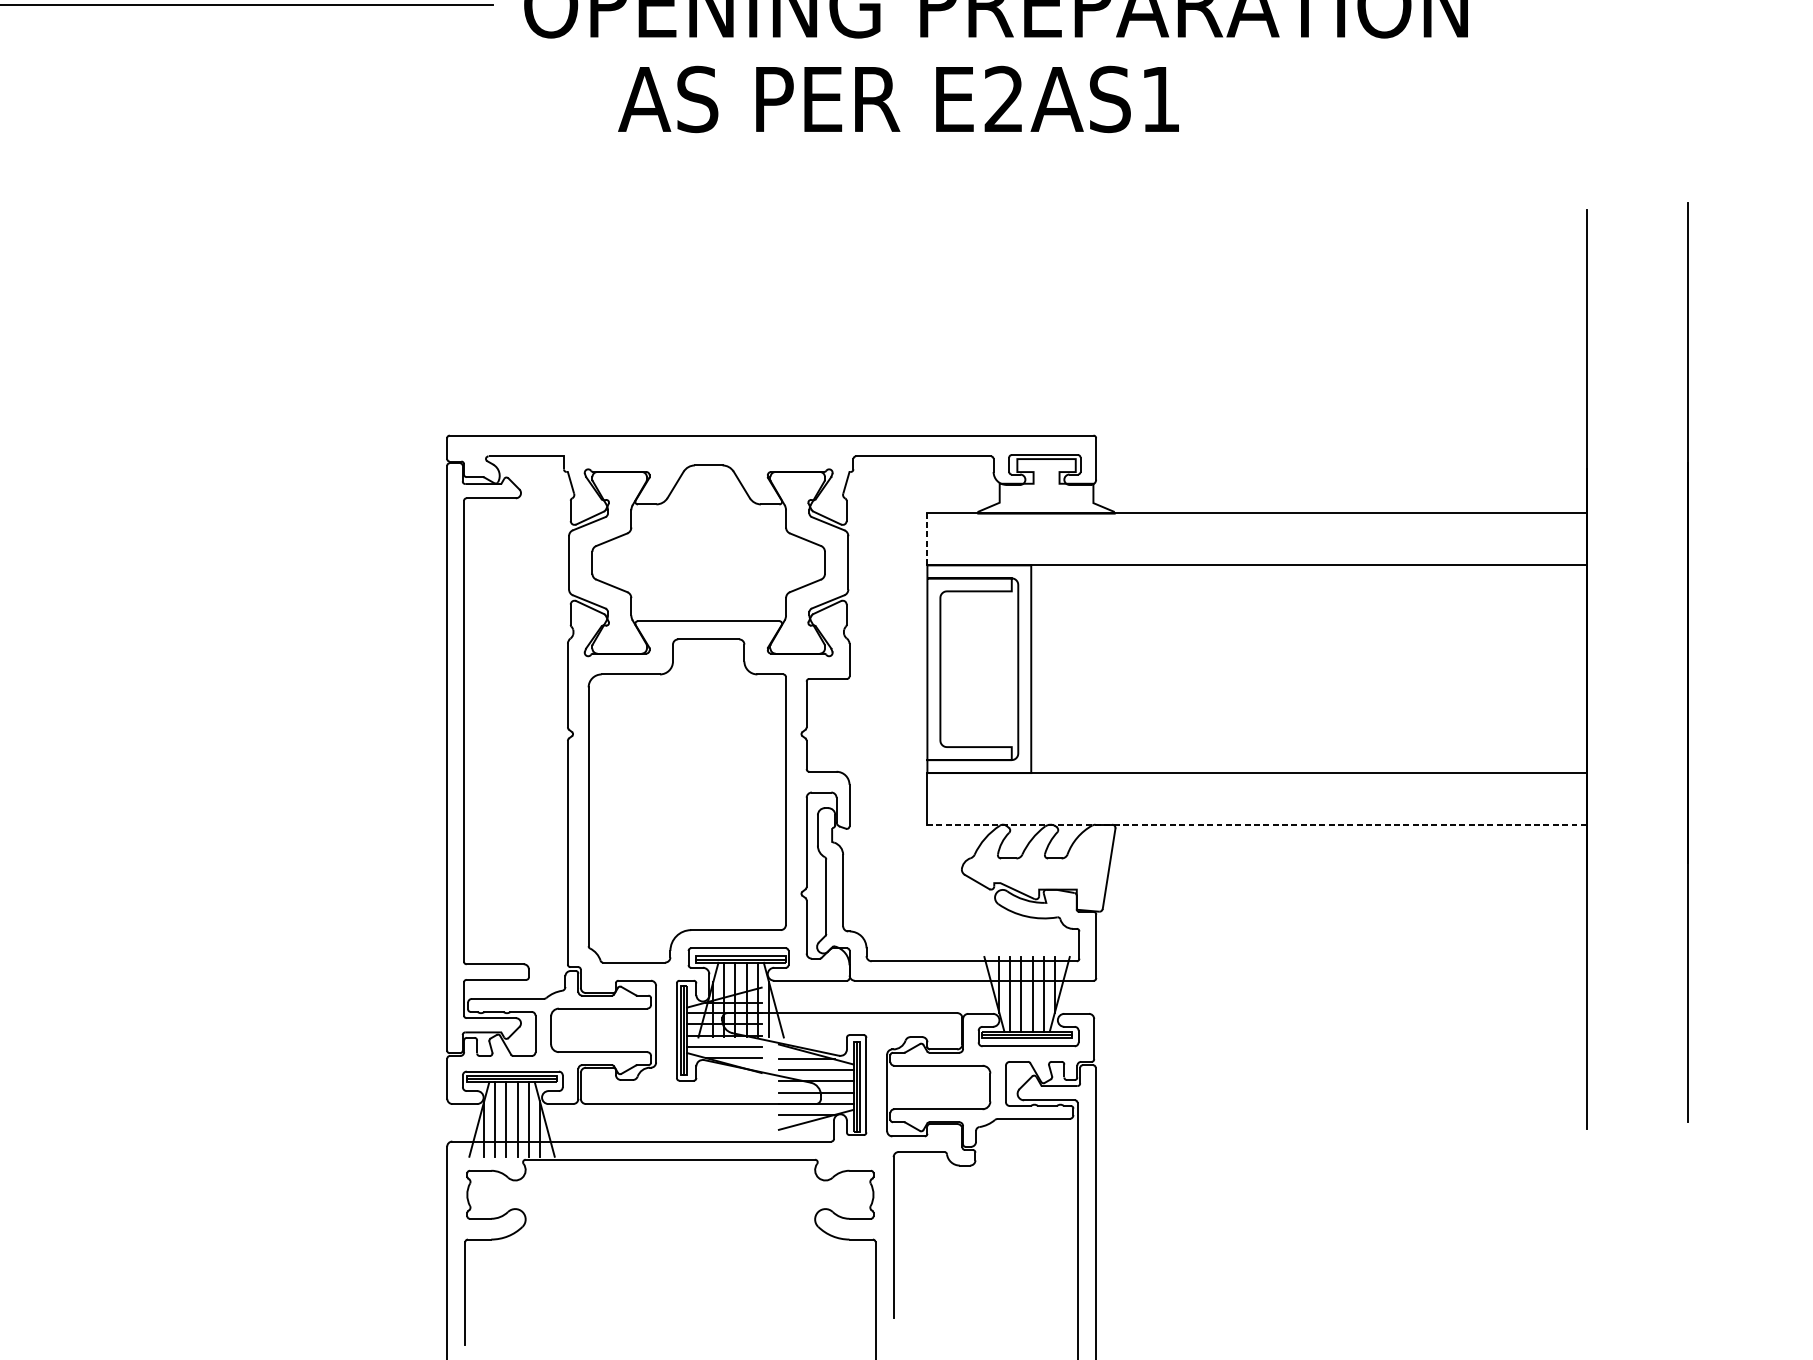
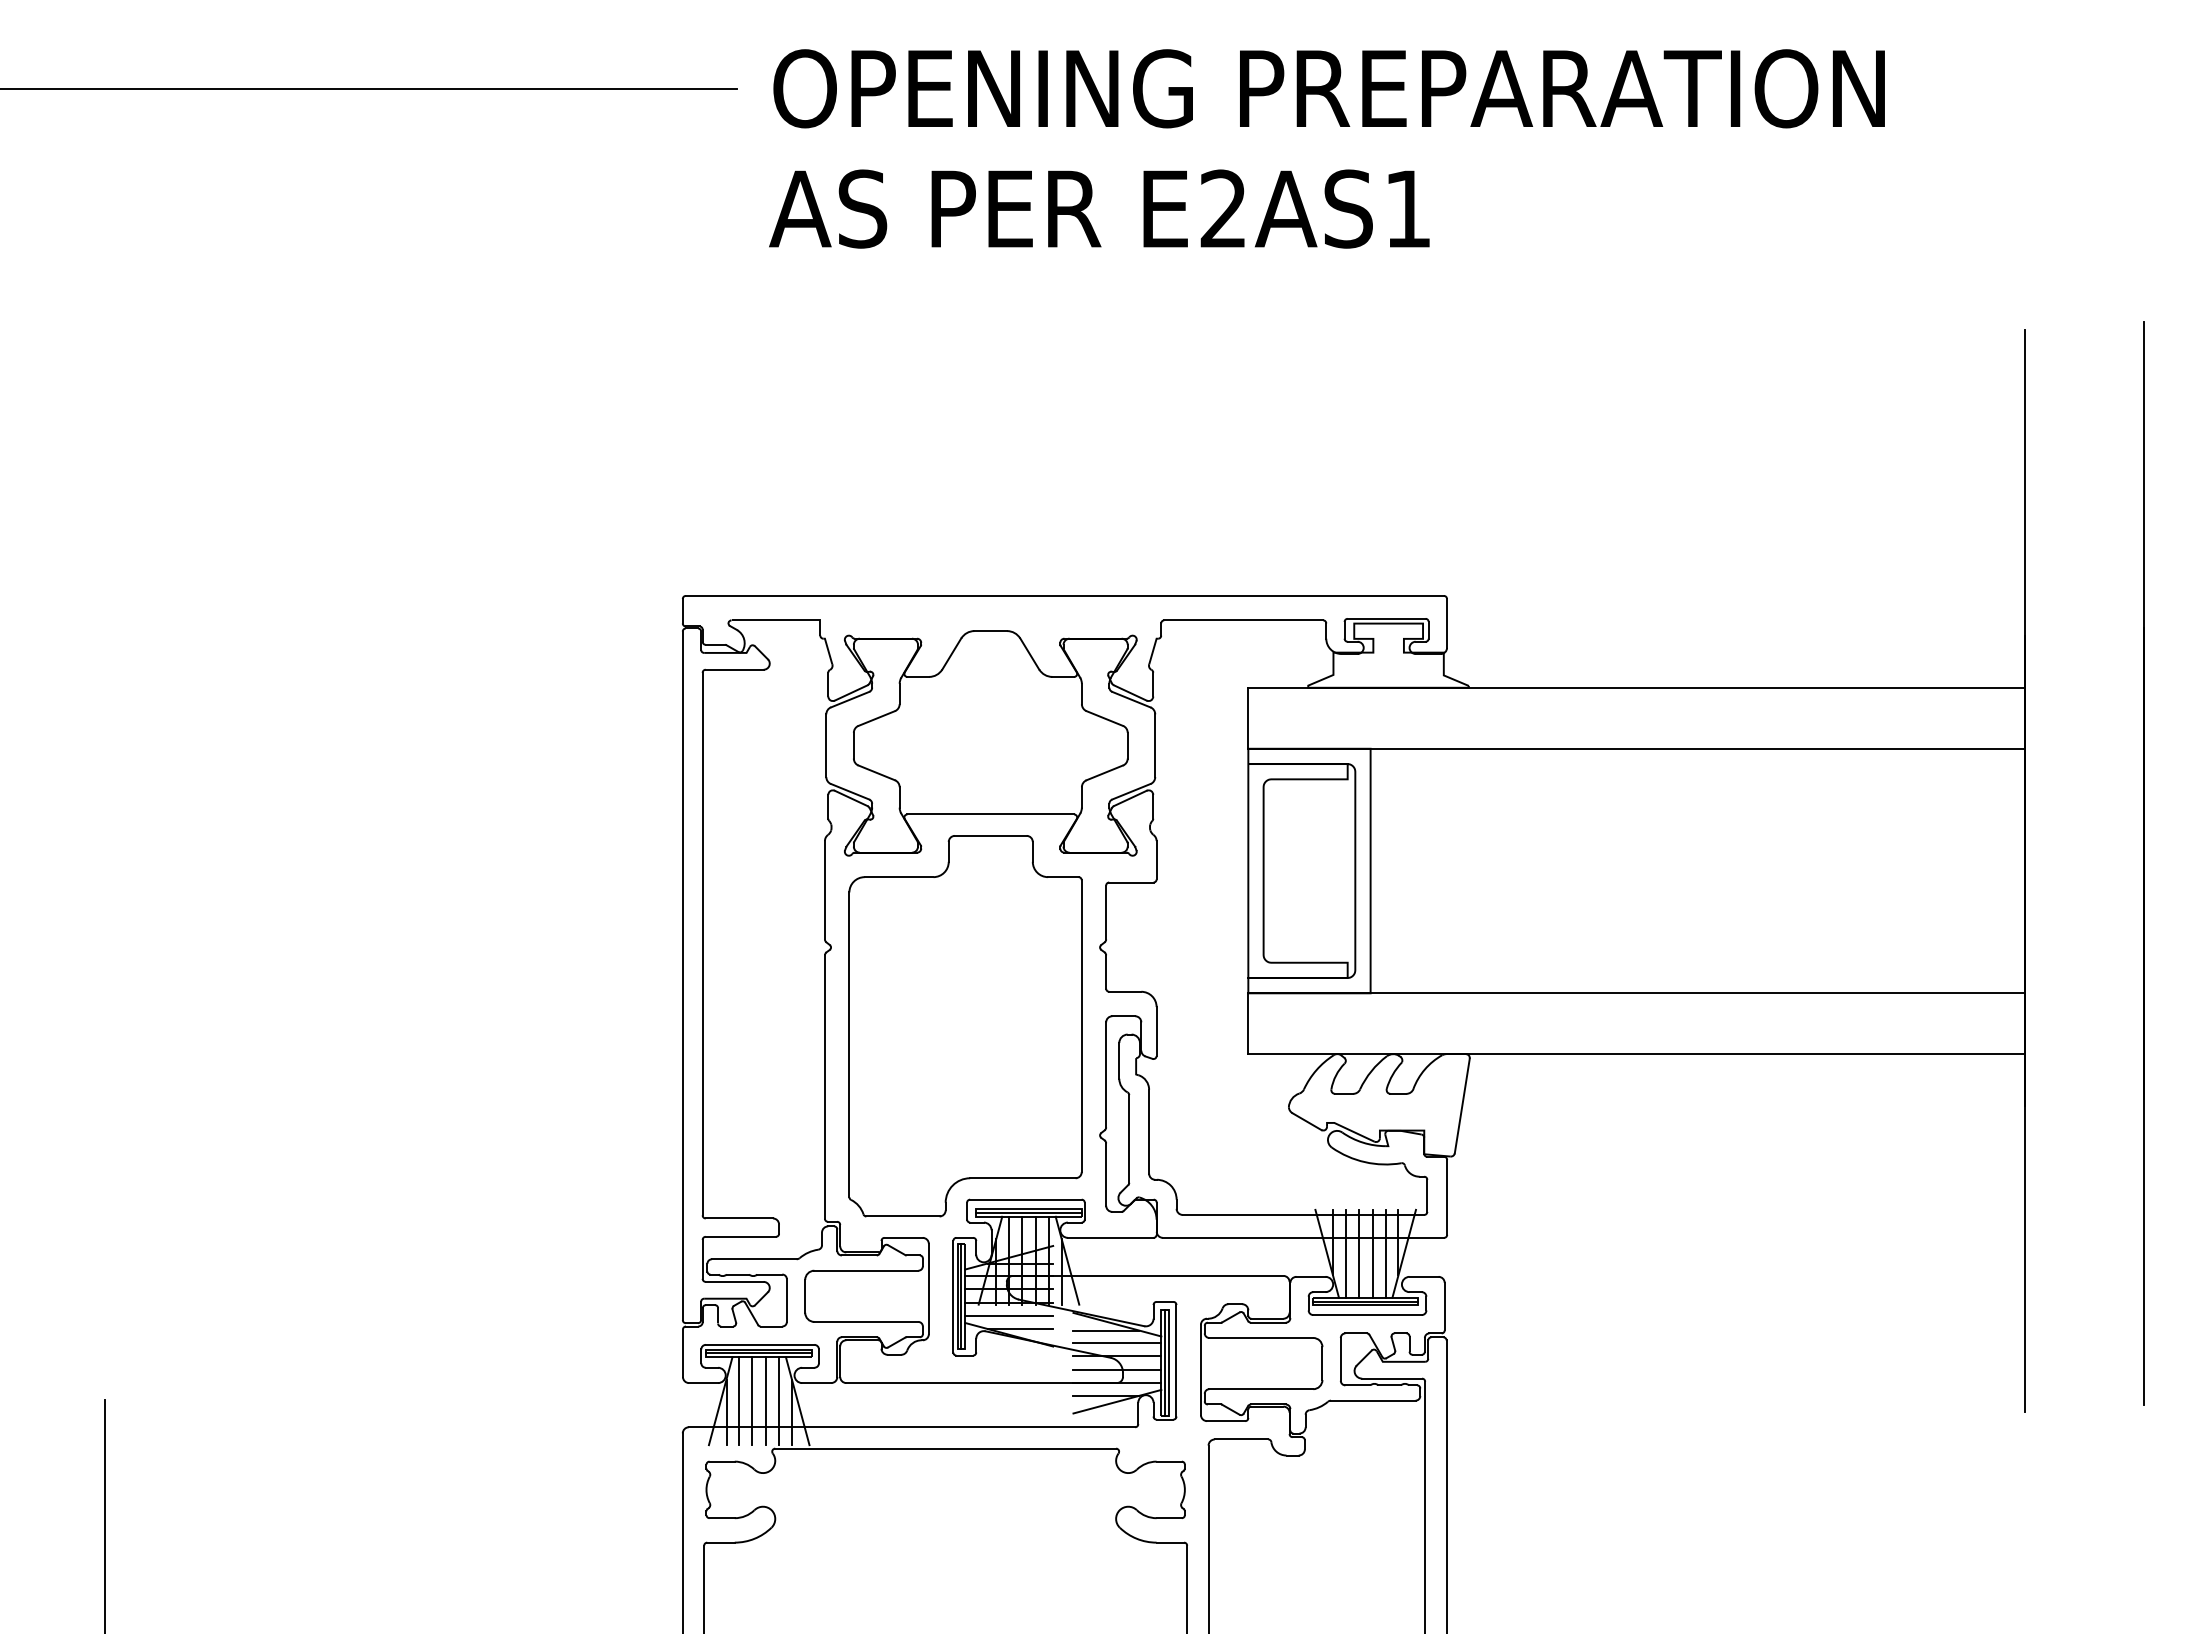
text: (898, 98) -> (1099, 208), moved
line: (927, 539) -> (1248, 718), dashed -> solid
line: (1257, 825) -> (1636, 1054), dashed -> solid

